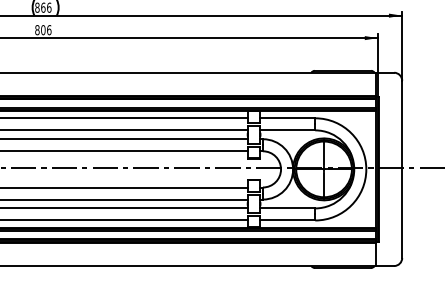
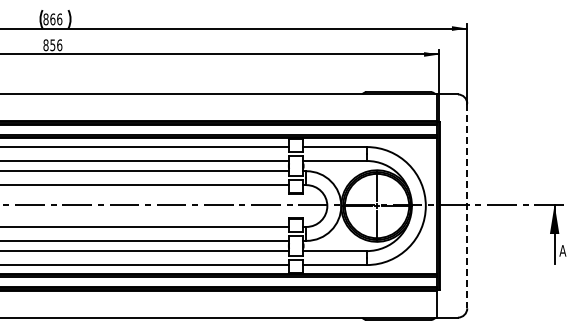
text: (43, 30) -> (52, 45), 806 -> 856
line: (402, 169) -> (467, 206), solid -> dashed

